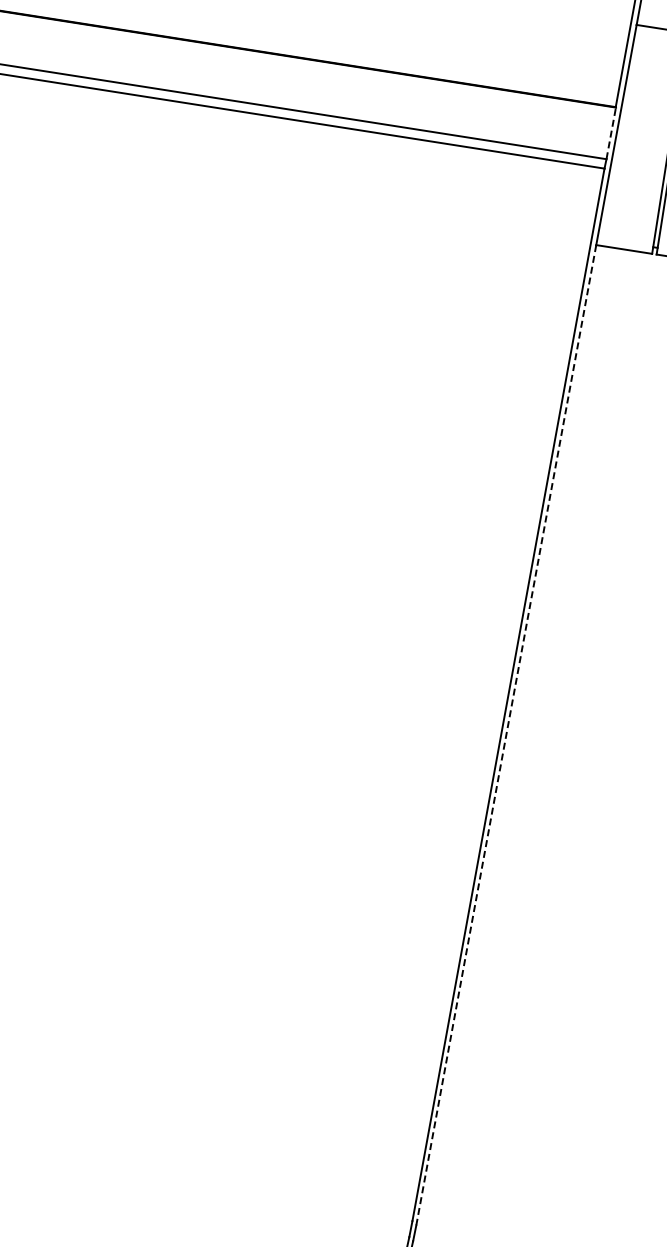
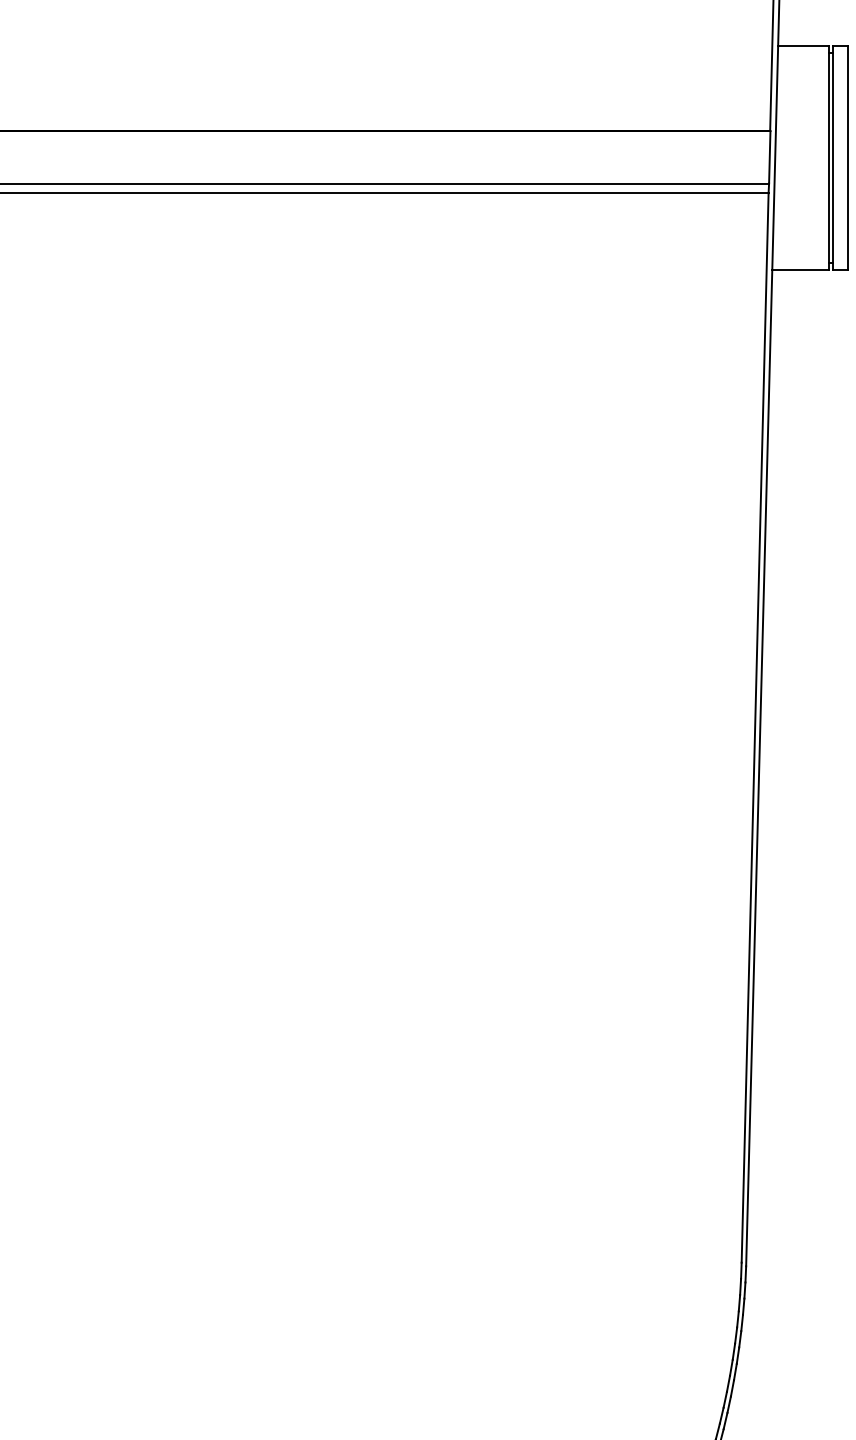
line: (611, 132) -> (769, 156), dashed -> solid
line: (506, 735) -> (759, 768), dashed -> solid

